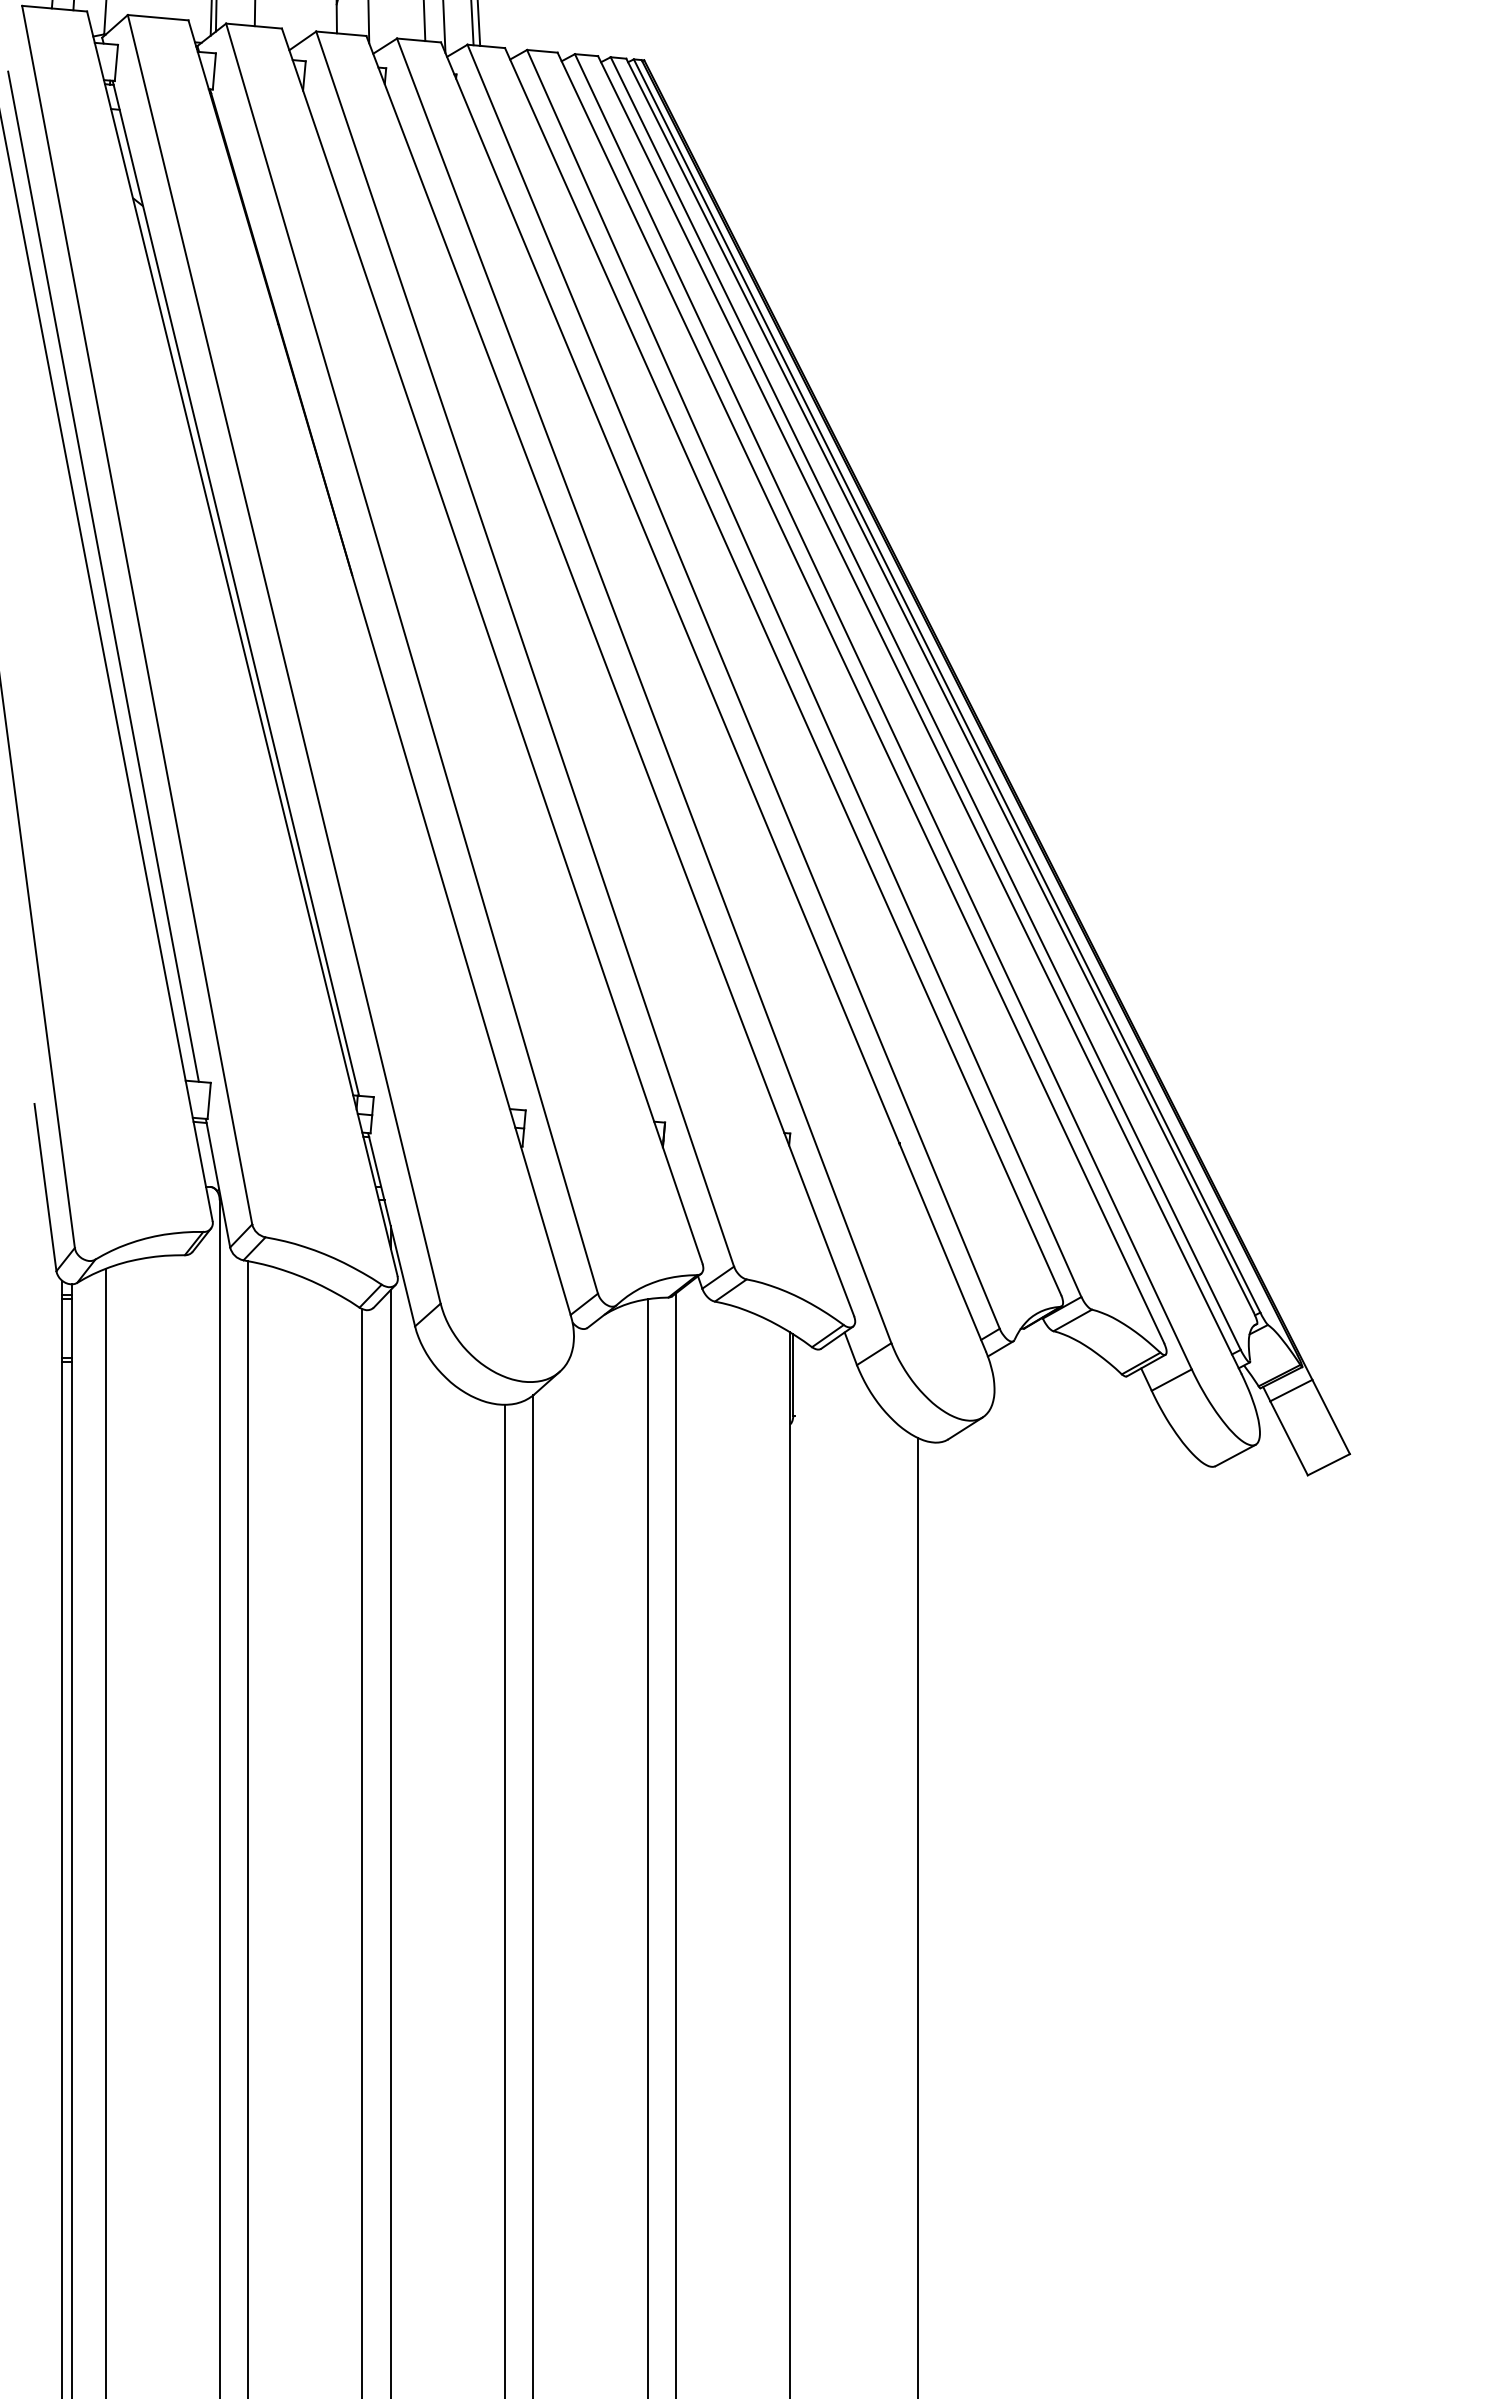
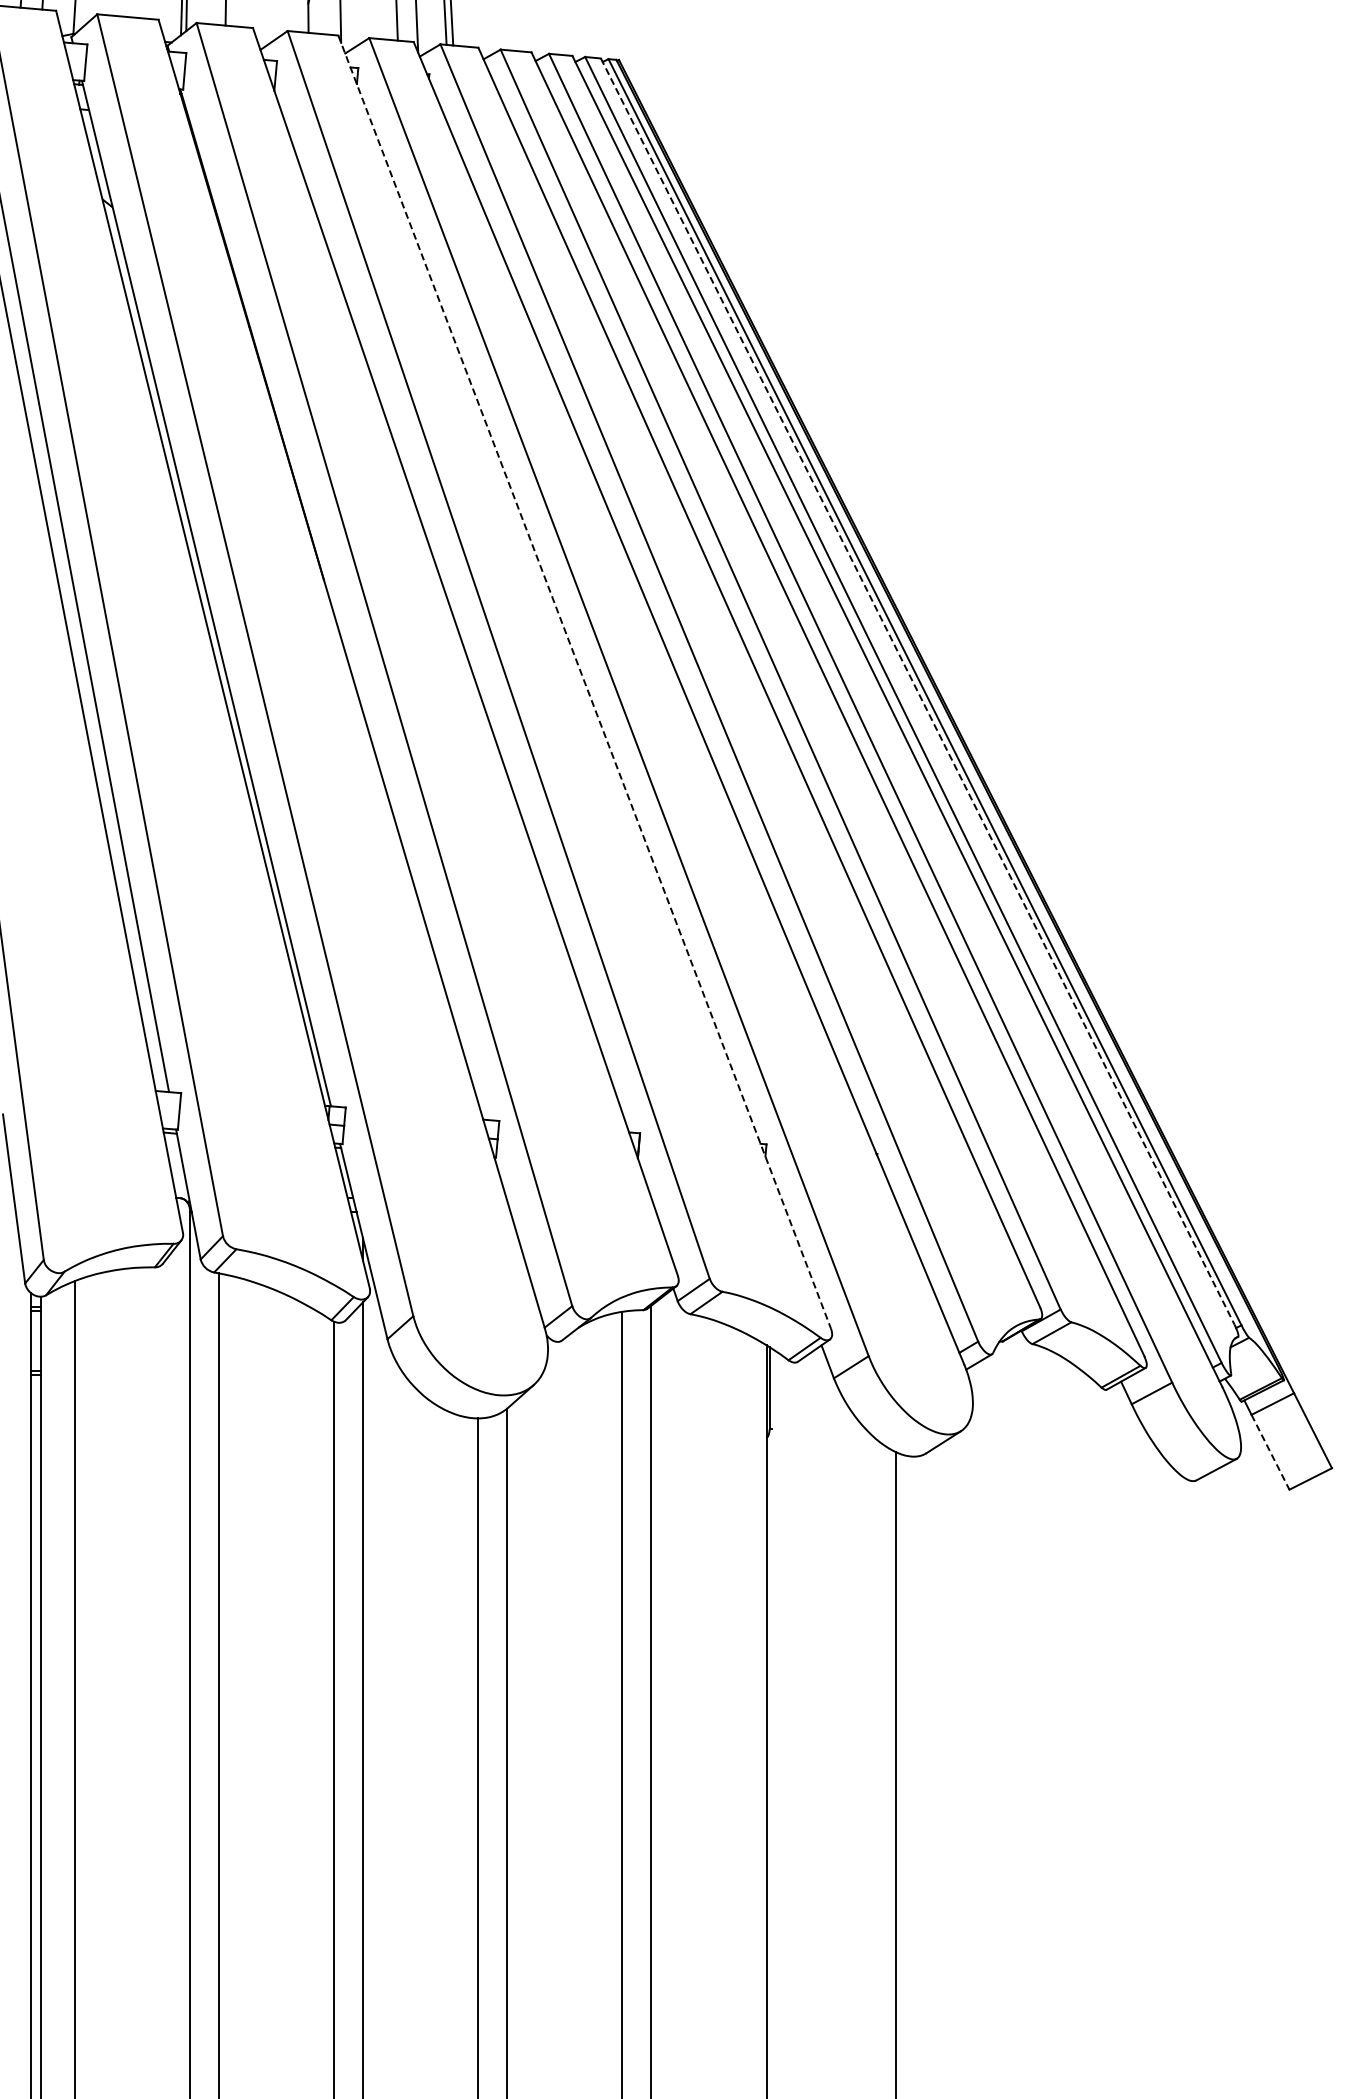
line: (610, 676) -> (584, 682), solid -> dashed
line: (939, 685) -> (917, 691), solid -> dashed
line: (1289, 1438) -> (1270, 1452), solid -> dashed

